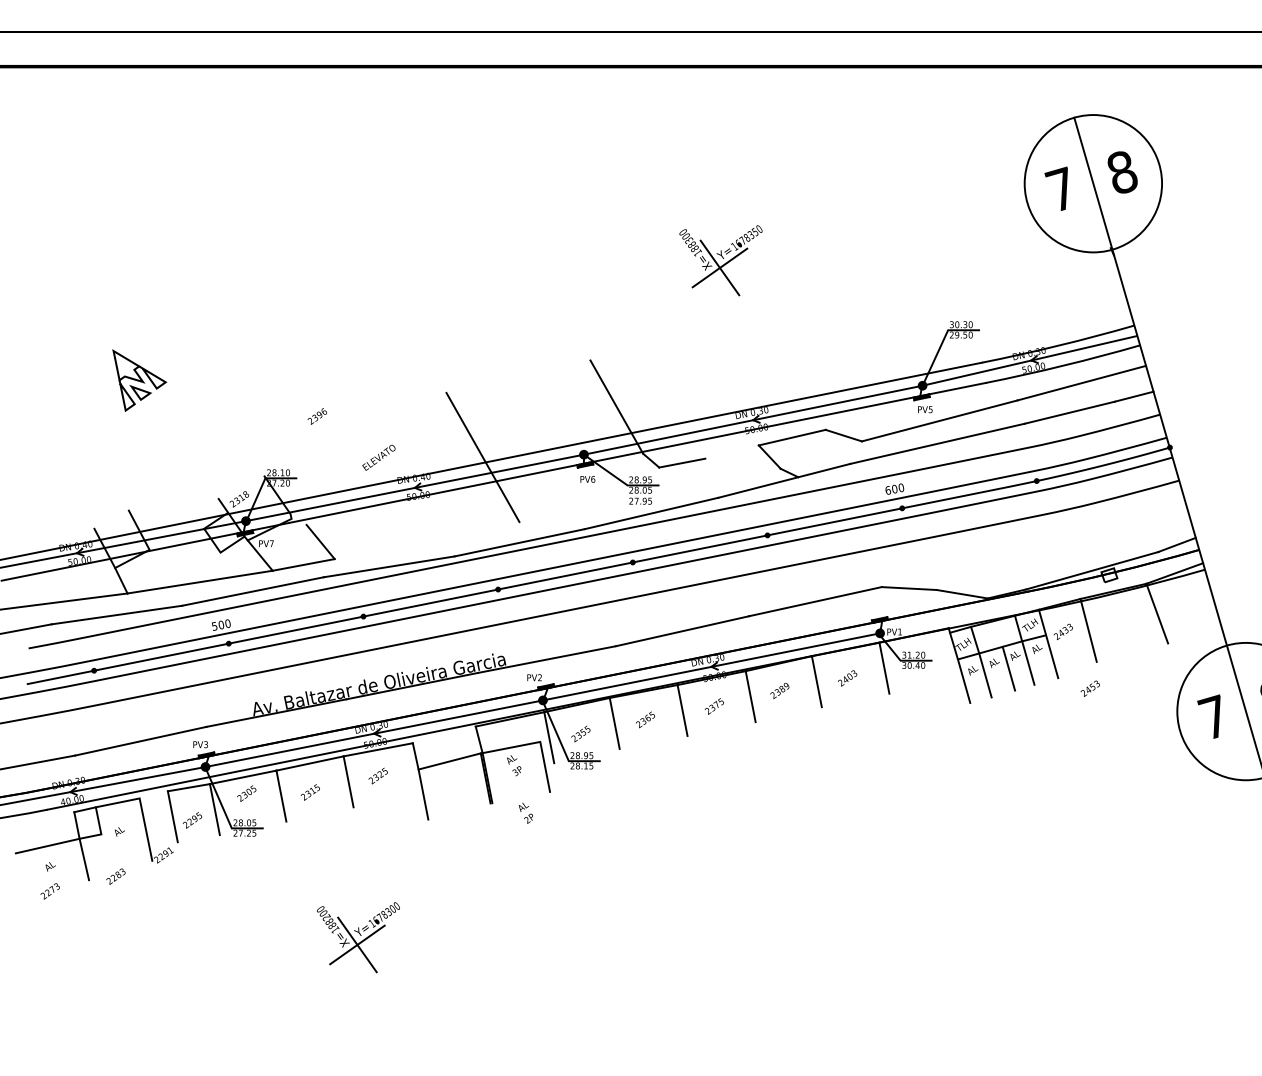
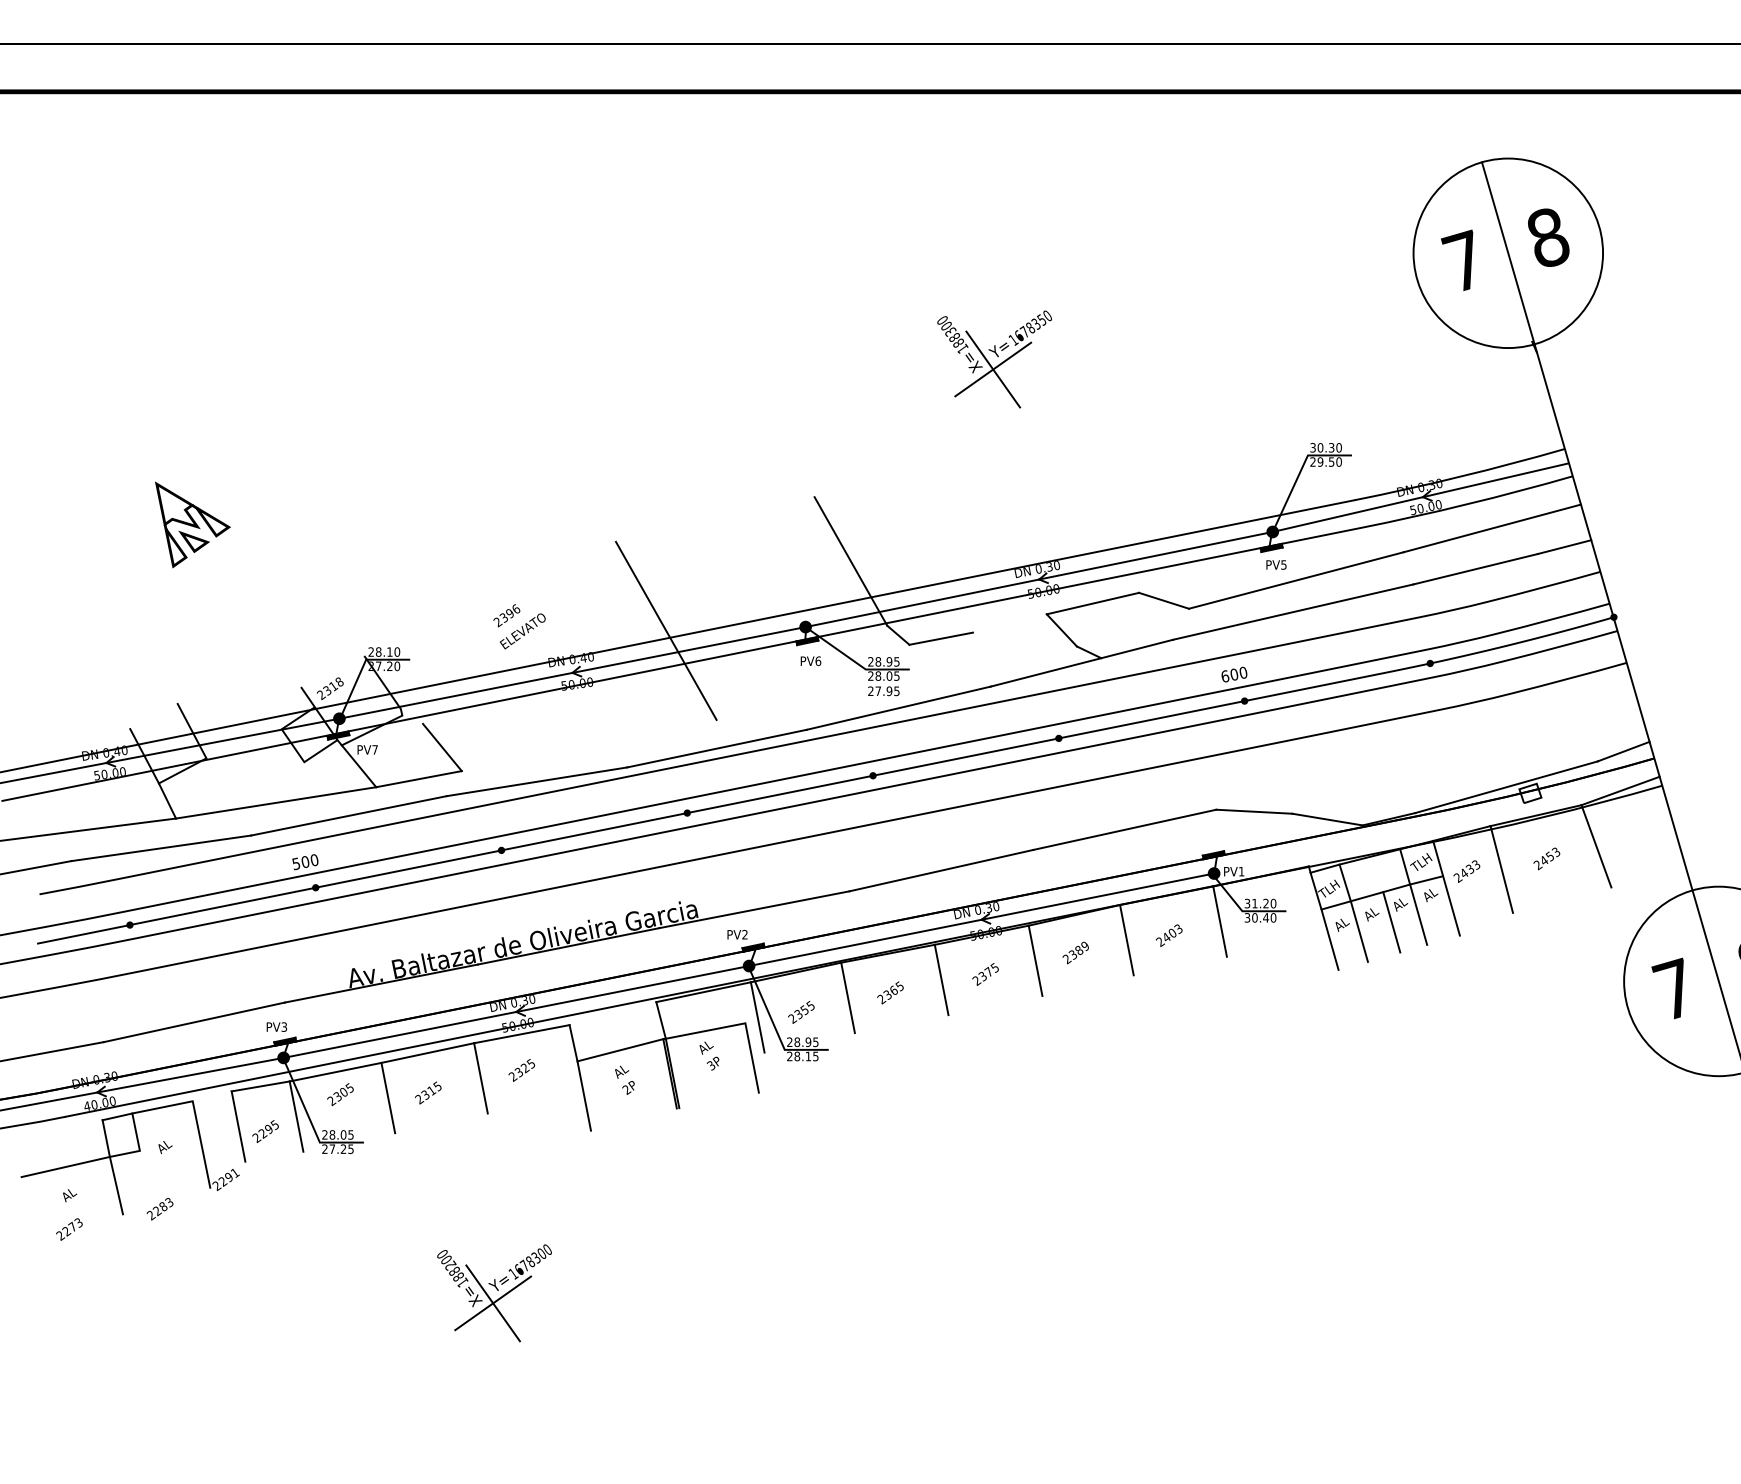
text: (316, 416) -> (505, 615), moved
text: (1089, 688) -> (1545, 858), moved
text: (525, 812) -> (624, 1079), moved

